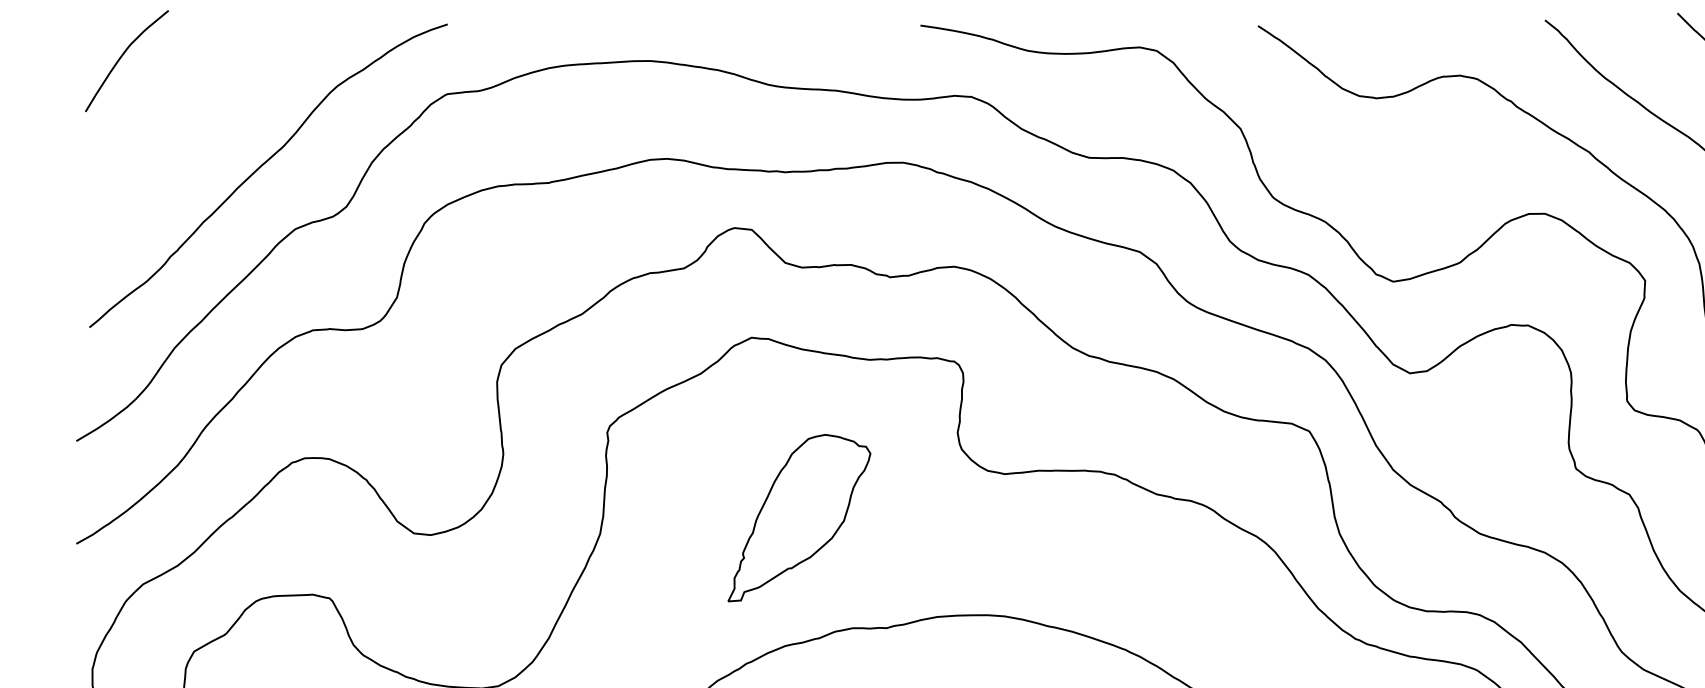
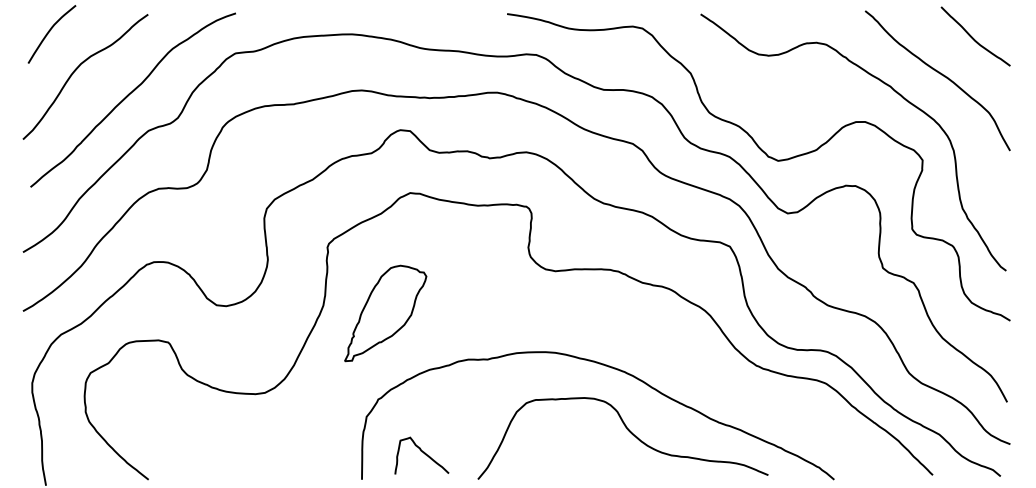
curve: (173, 120) -> (78, 68), added
part: (799, 518) -> (385, 313), moved

